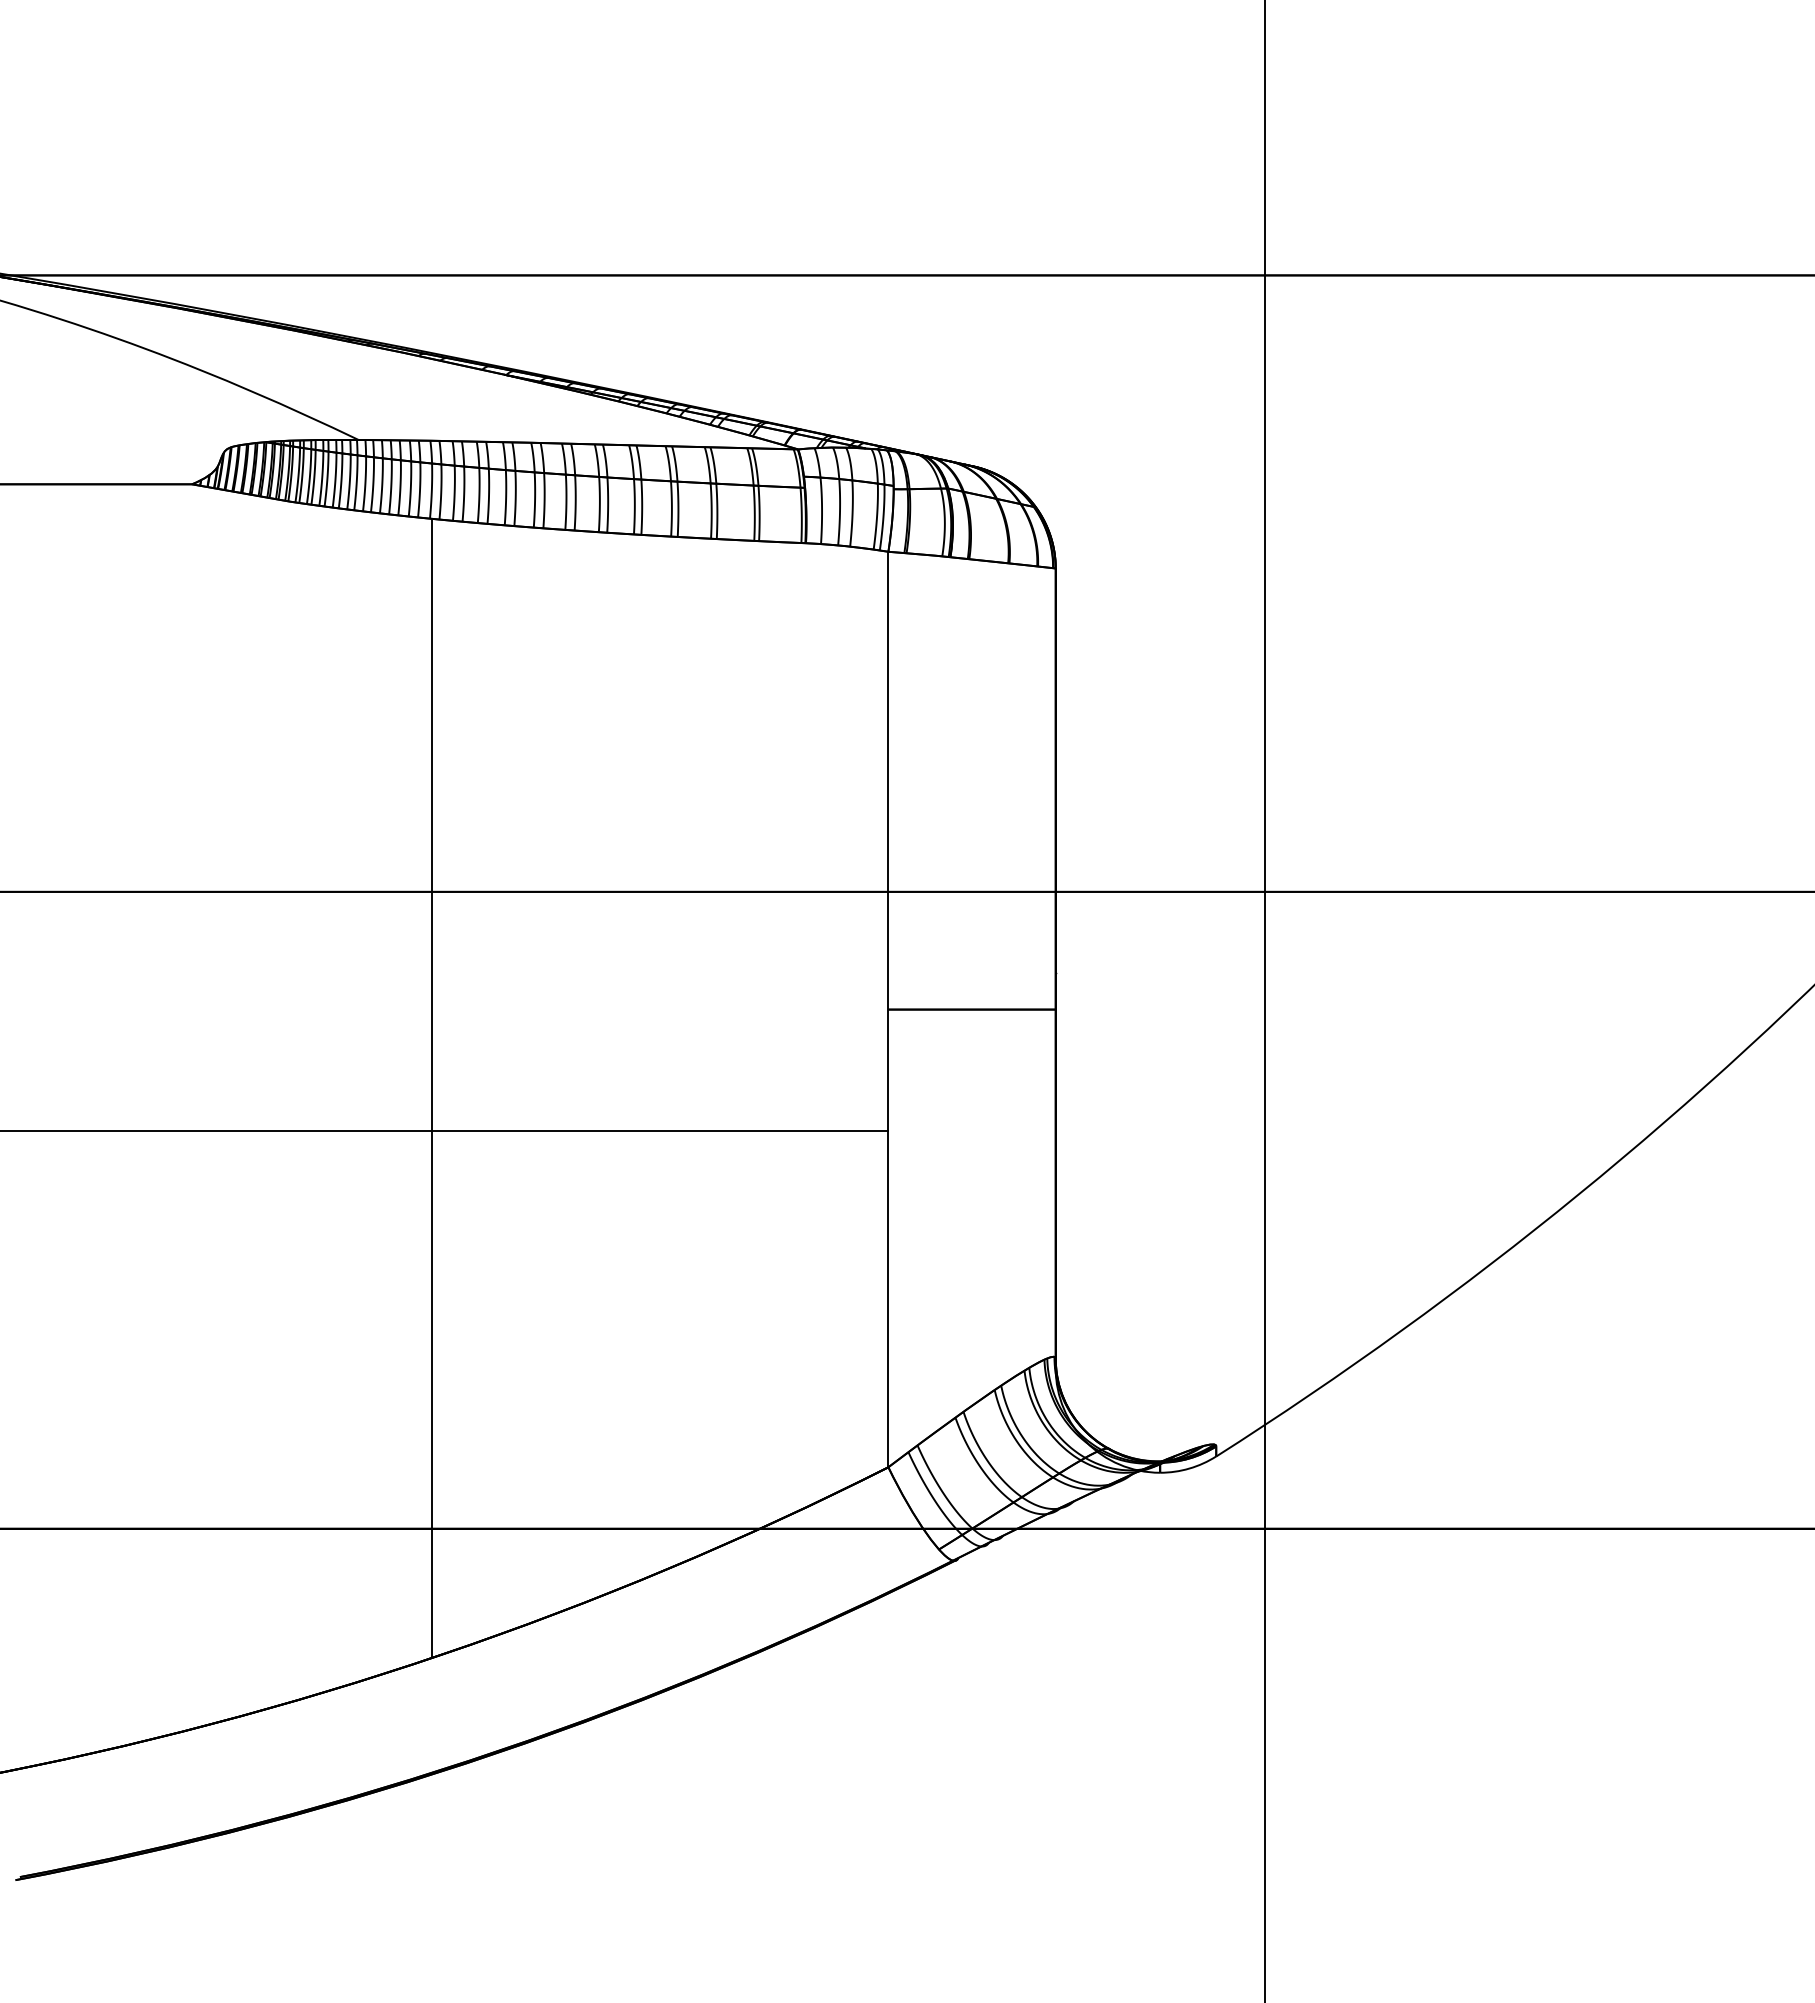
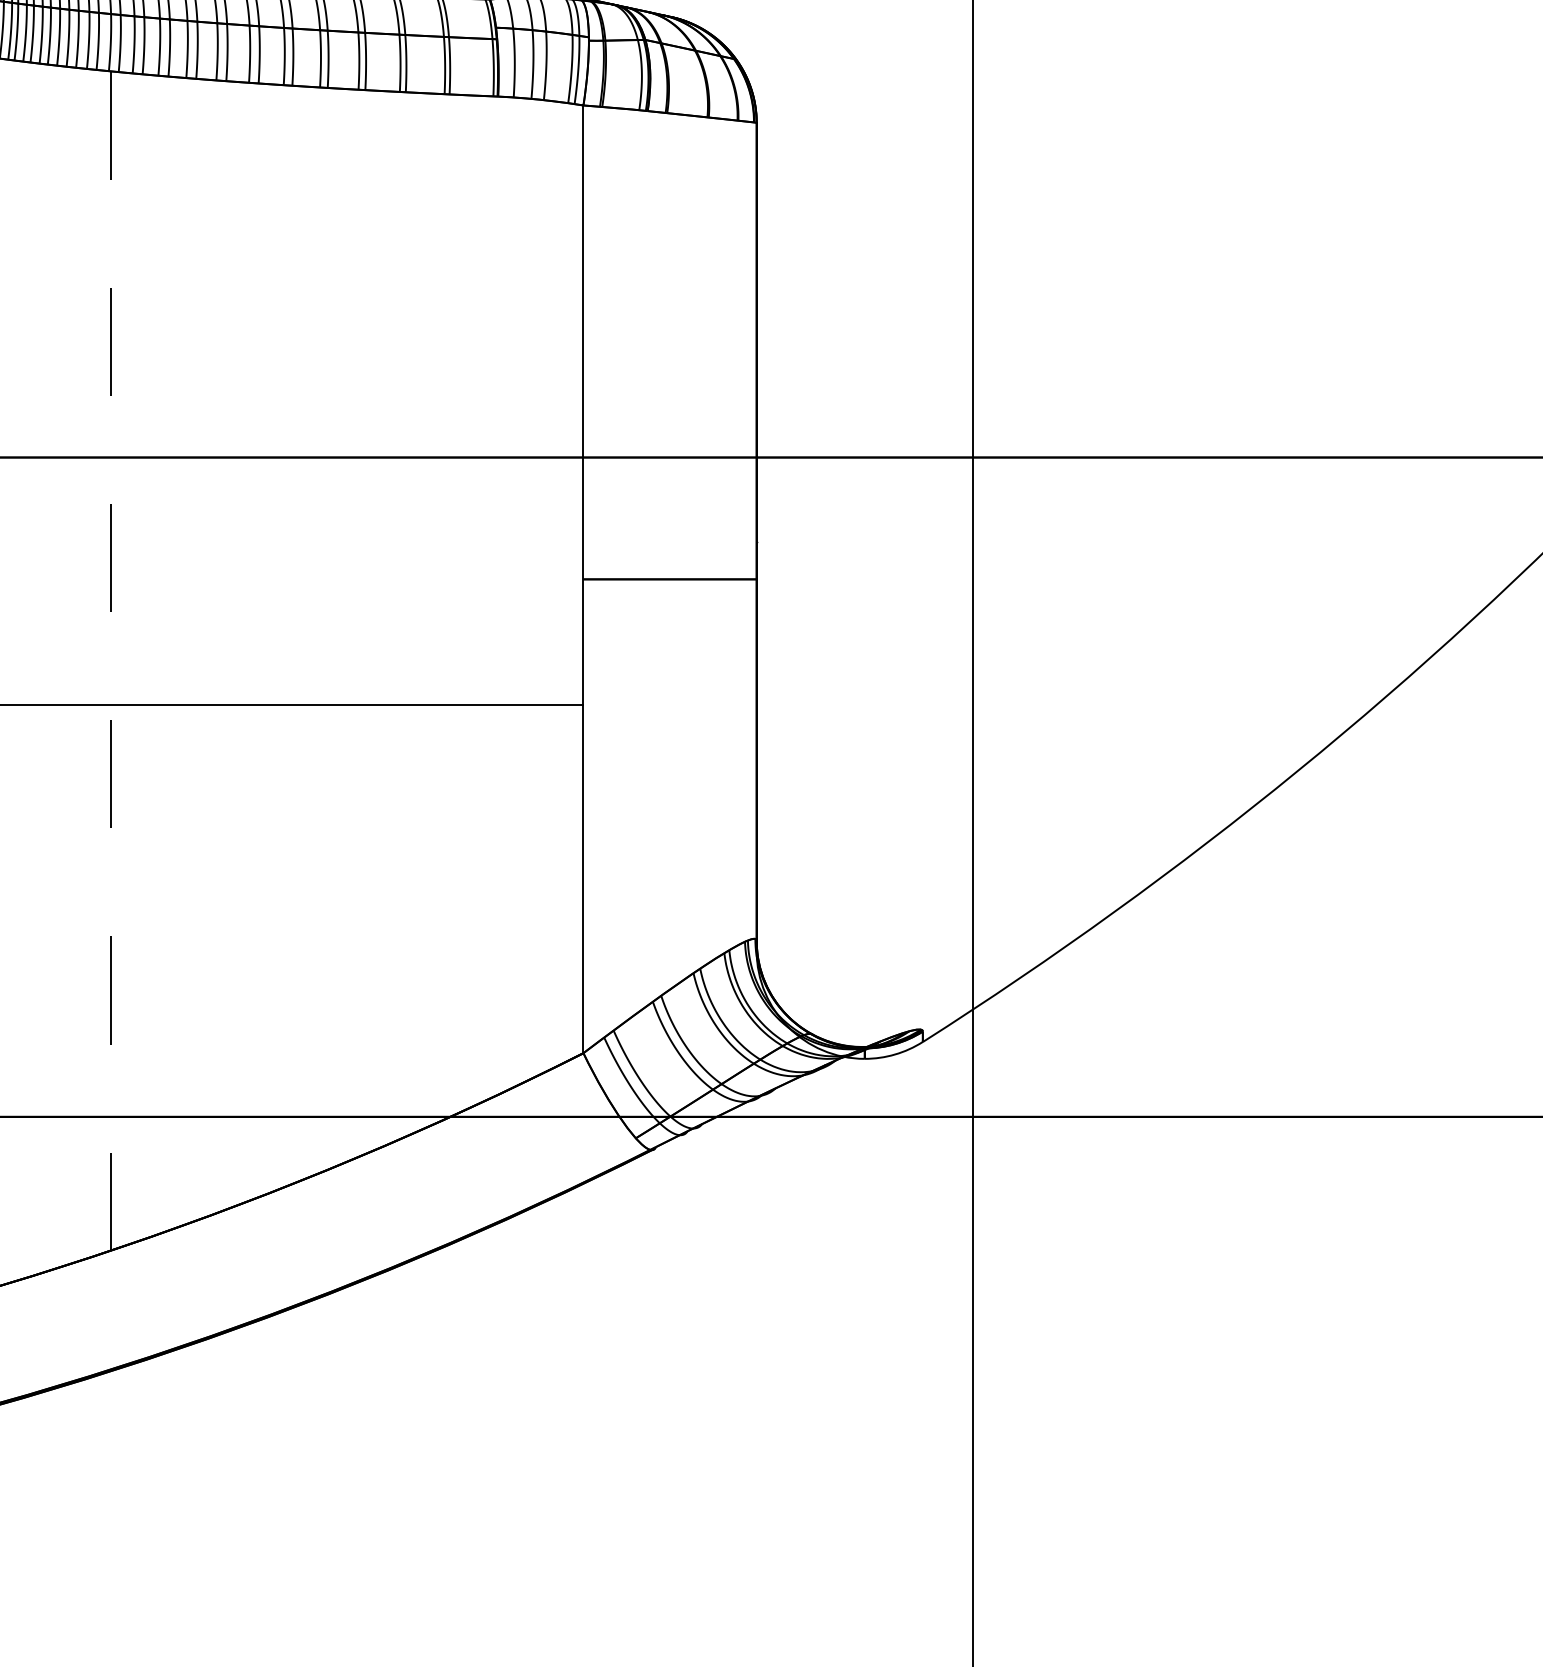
line: (432, 1088) -> (111, 661), solid -> dashed

